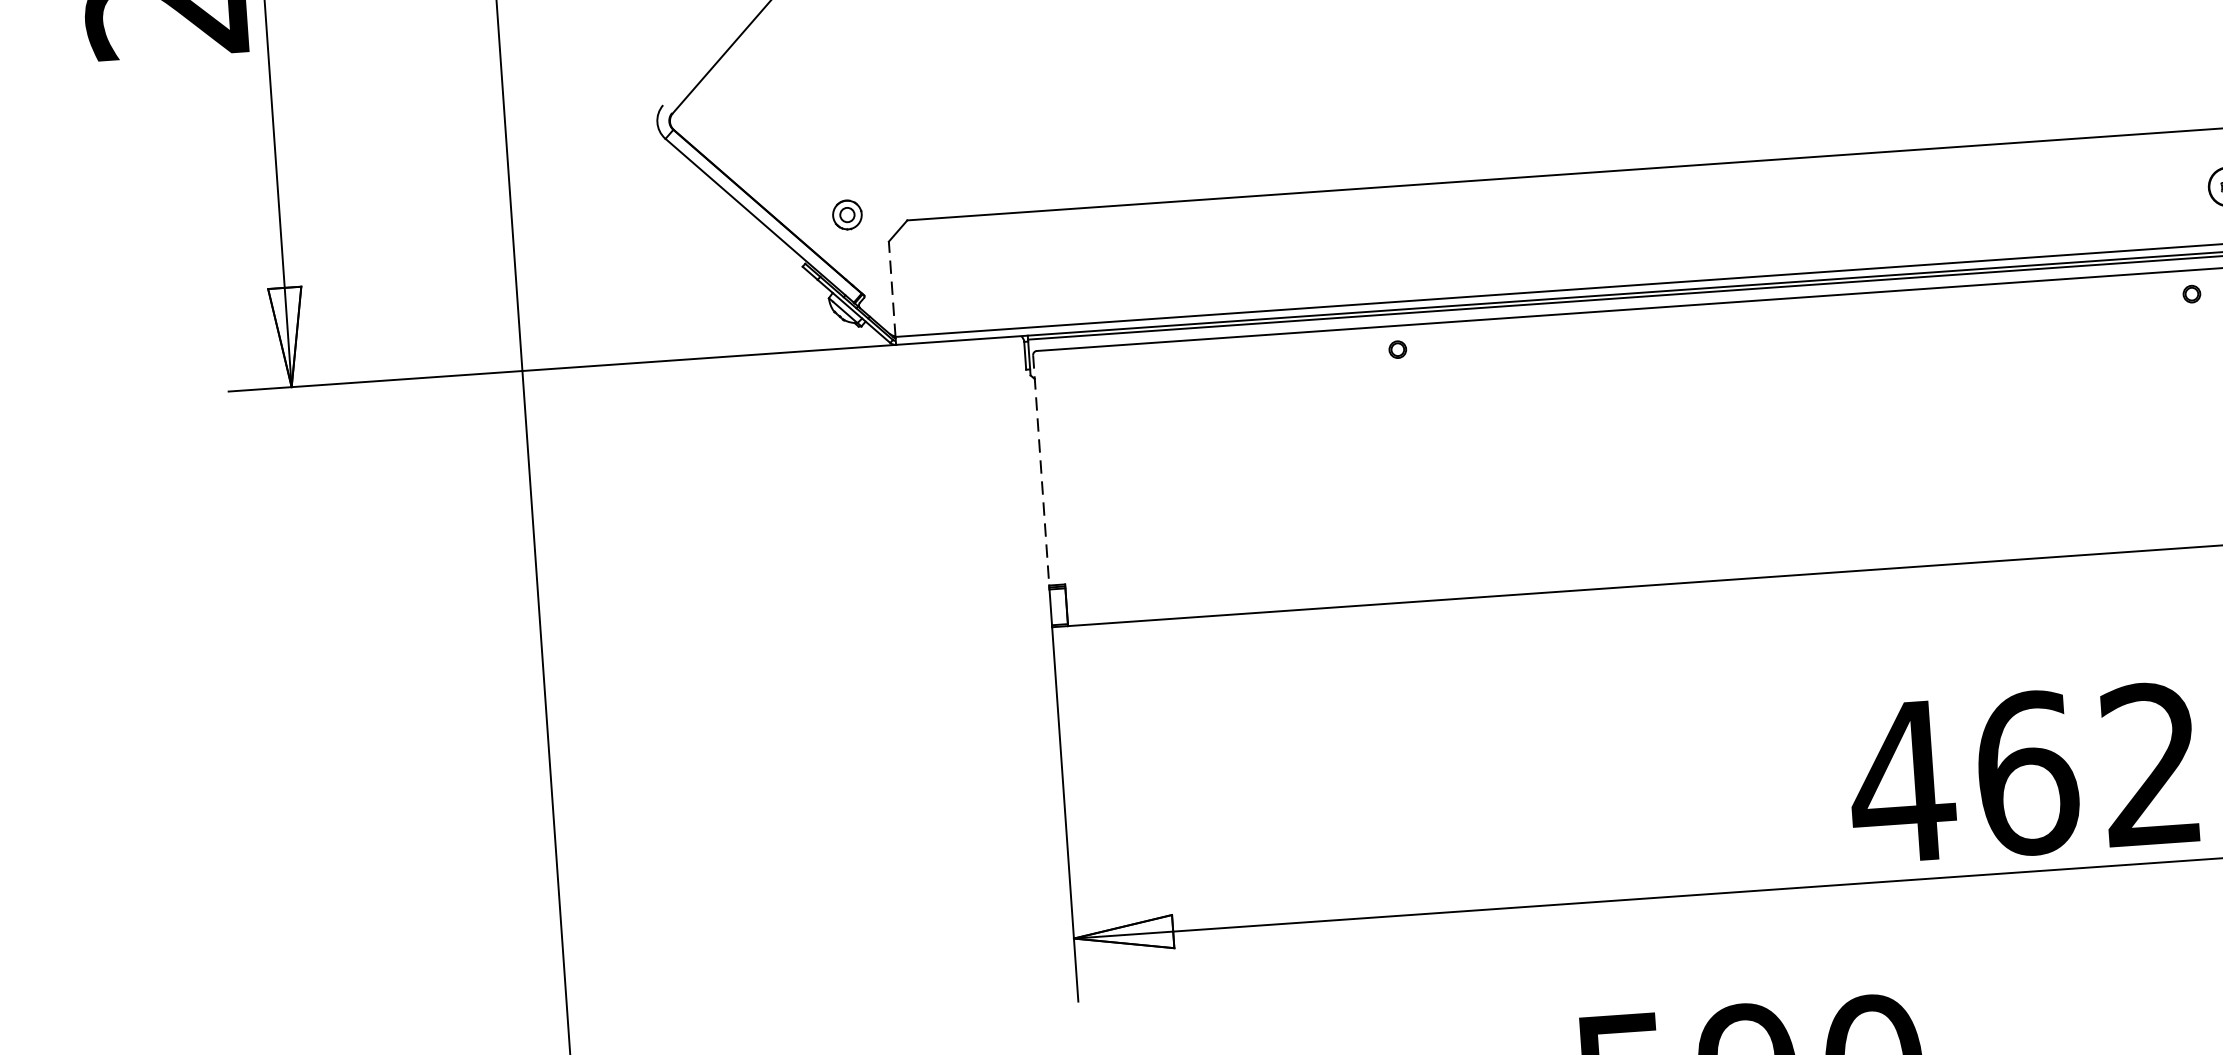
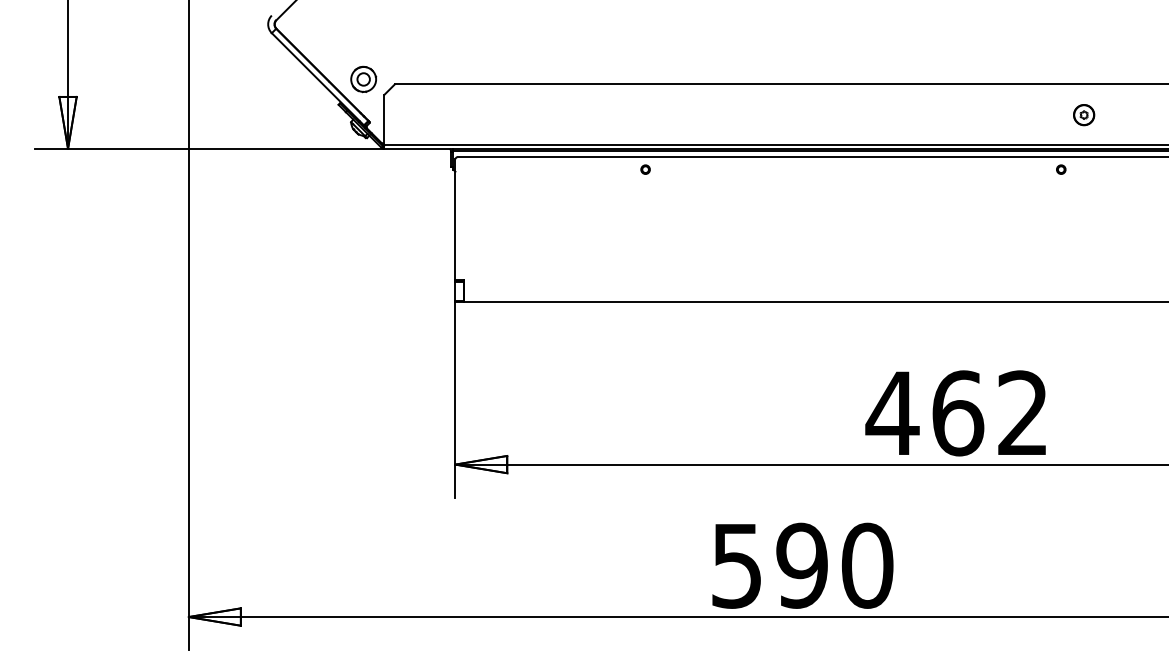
part: (846, 215) -> (363, 79), size x1.67
line: (892, 288) -> (384, 119), dashed -> solid
line: (1041, 472) -> (455, 220), dashed -> solid

